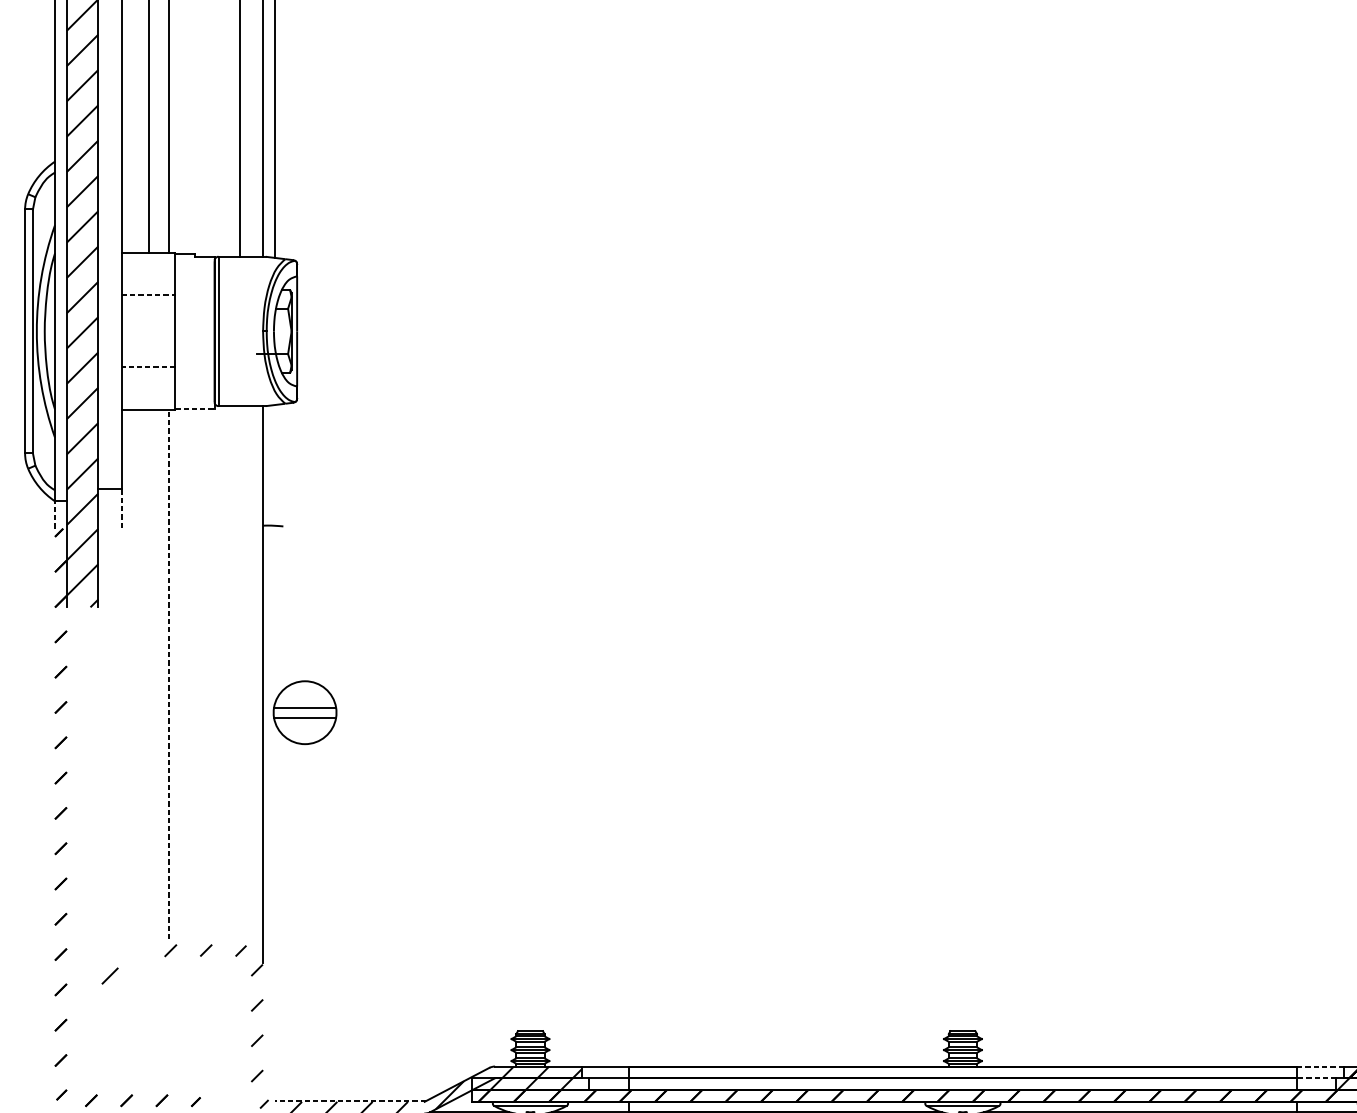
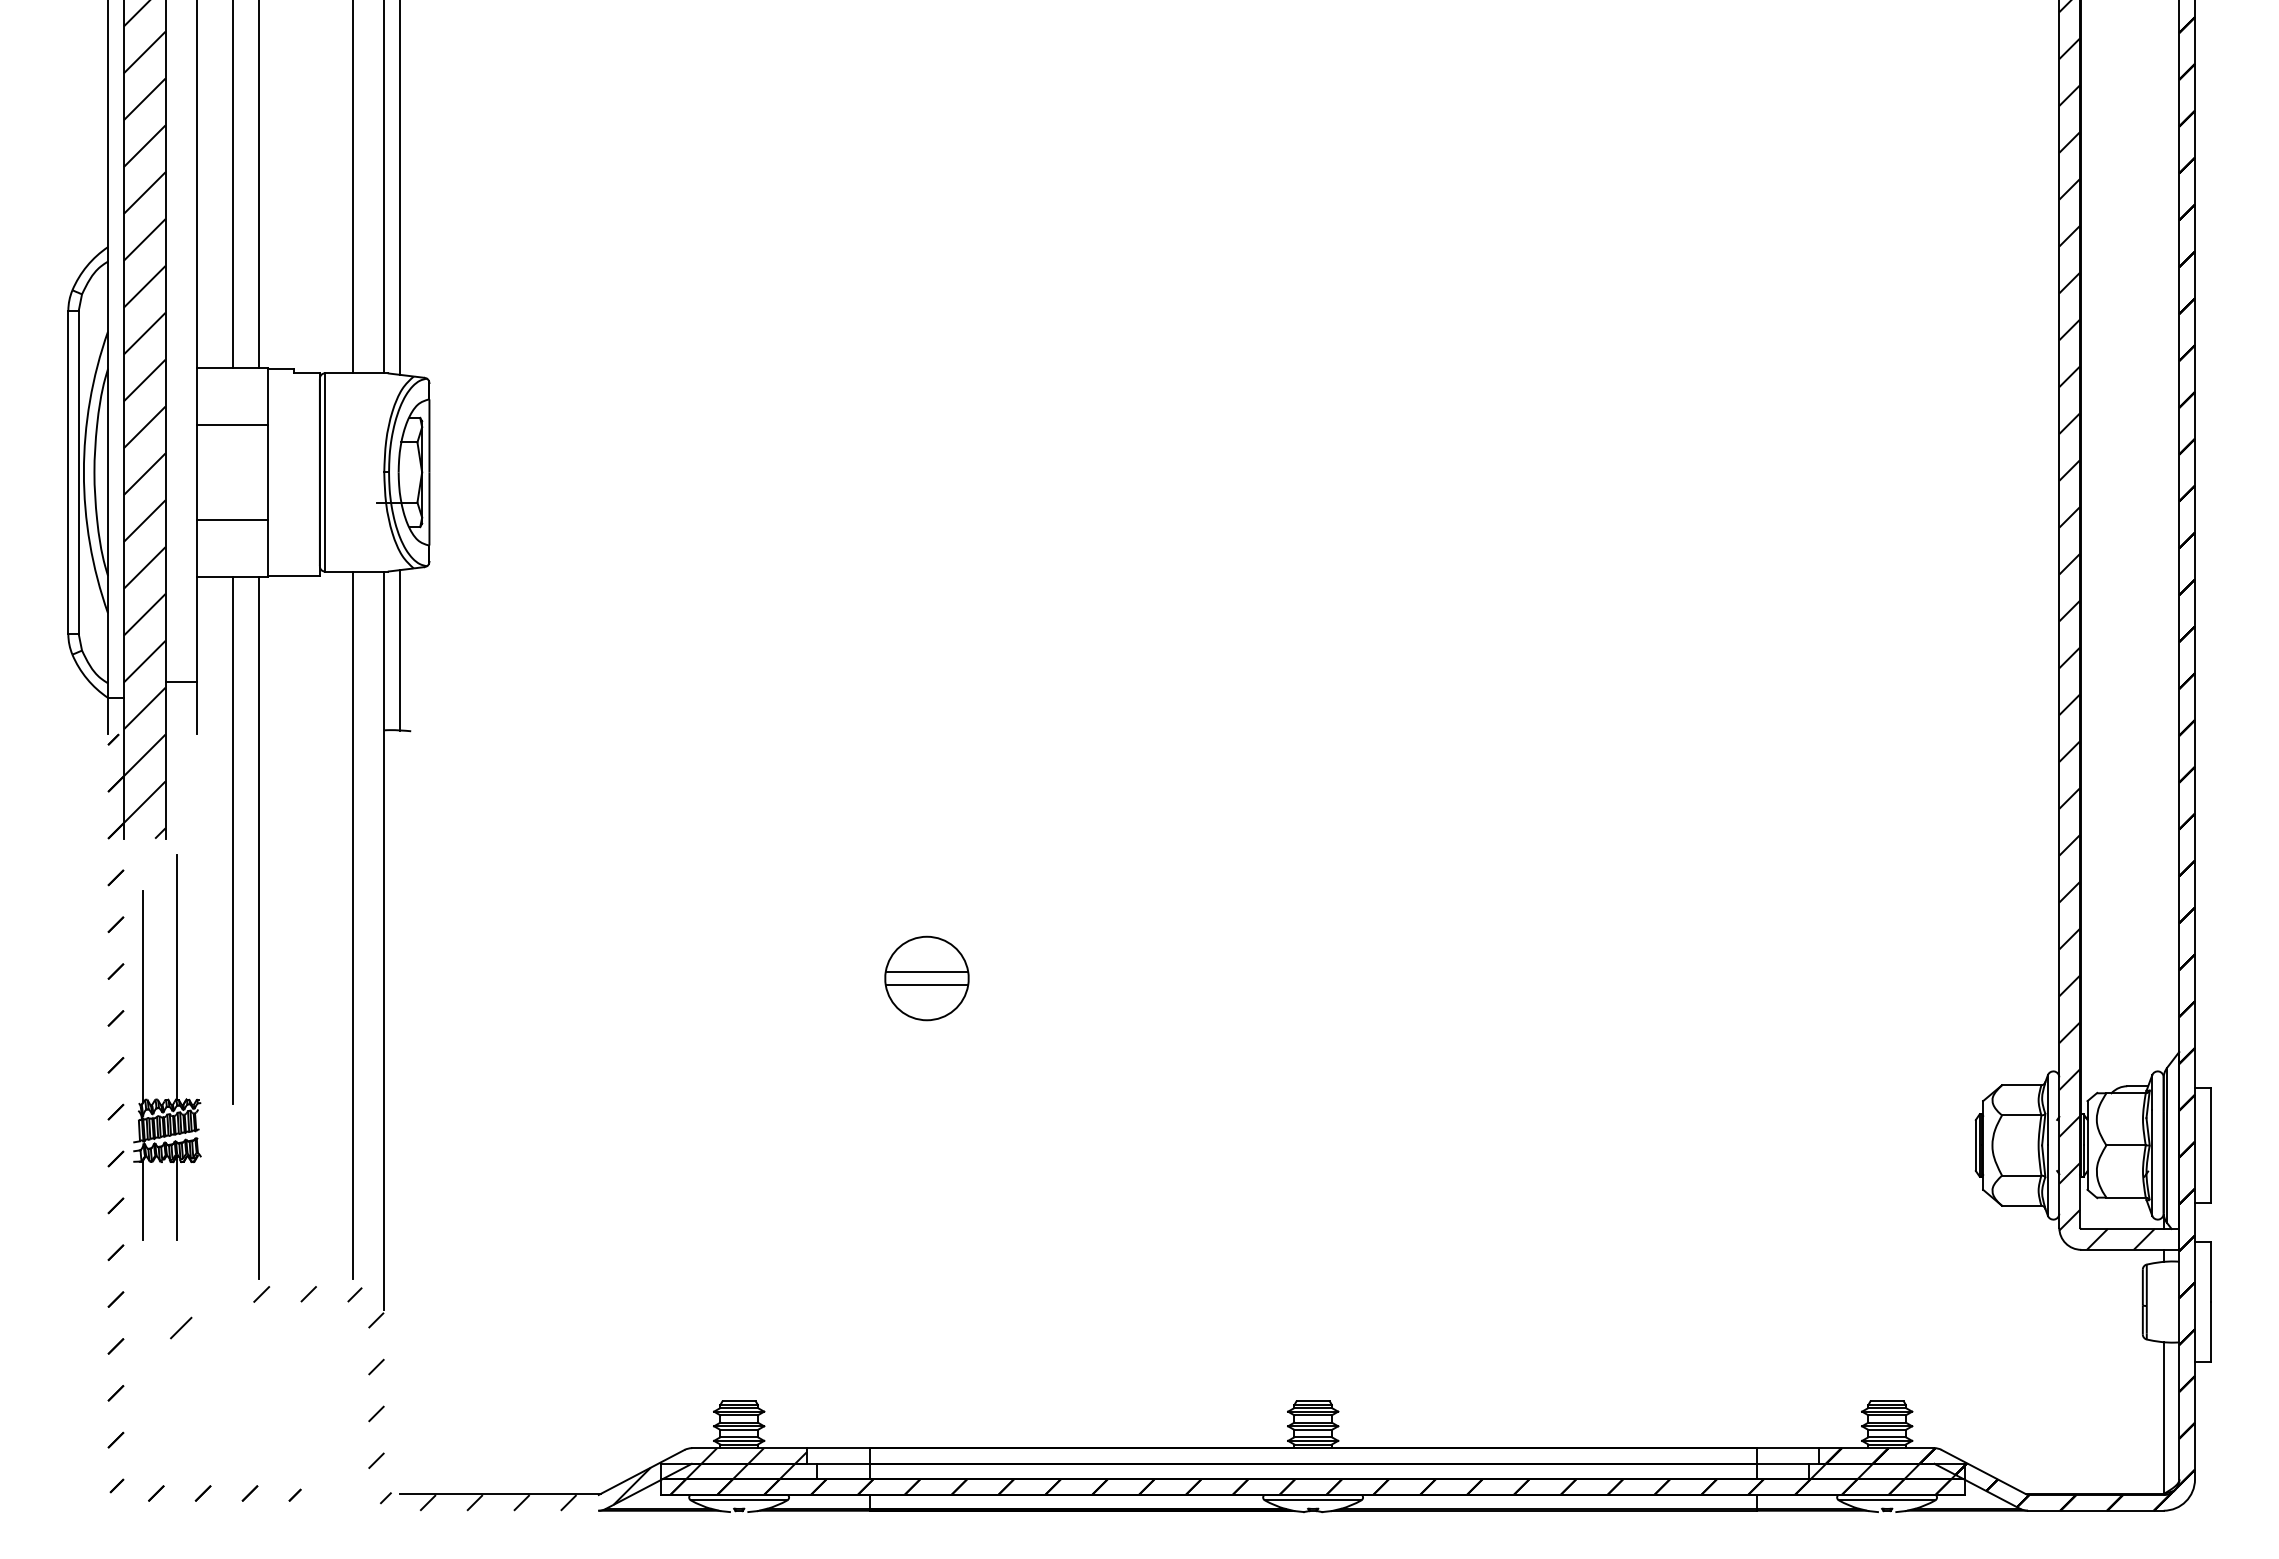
line: (148, 295) -> (232, 424), dashed -> solid
line: (148, 367) -> (231, 520), dashed -> solid
line: (195, 409) -> (294, 575), dashed -> solid
line: (275, 465) -> (400, 650), added
line: (121, 509) -> (196, 708), dashed -> solid
line: (55, 514) -> (108, 715), dashed -> solid
line: (149, 607) -> (233, 839), added
line: (239, 672) -> (353, 925), added
line: (169, 674) -> (259, 927), dashed -> solid
part: (304, 712) -> (926, 978), moved
part: (106, 764) -> (176, 1047), added
line: (1321, 1066) -> (1788, 1448), dashed -> solid
line: (1316, 1078) -> (1782, 1463), dashed -> solid
line: (349, 1101) -> (499, 1494), dashed -> solid

